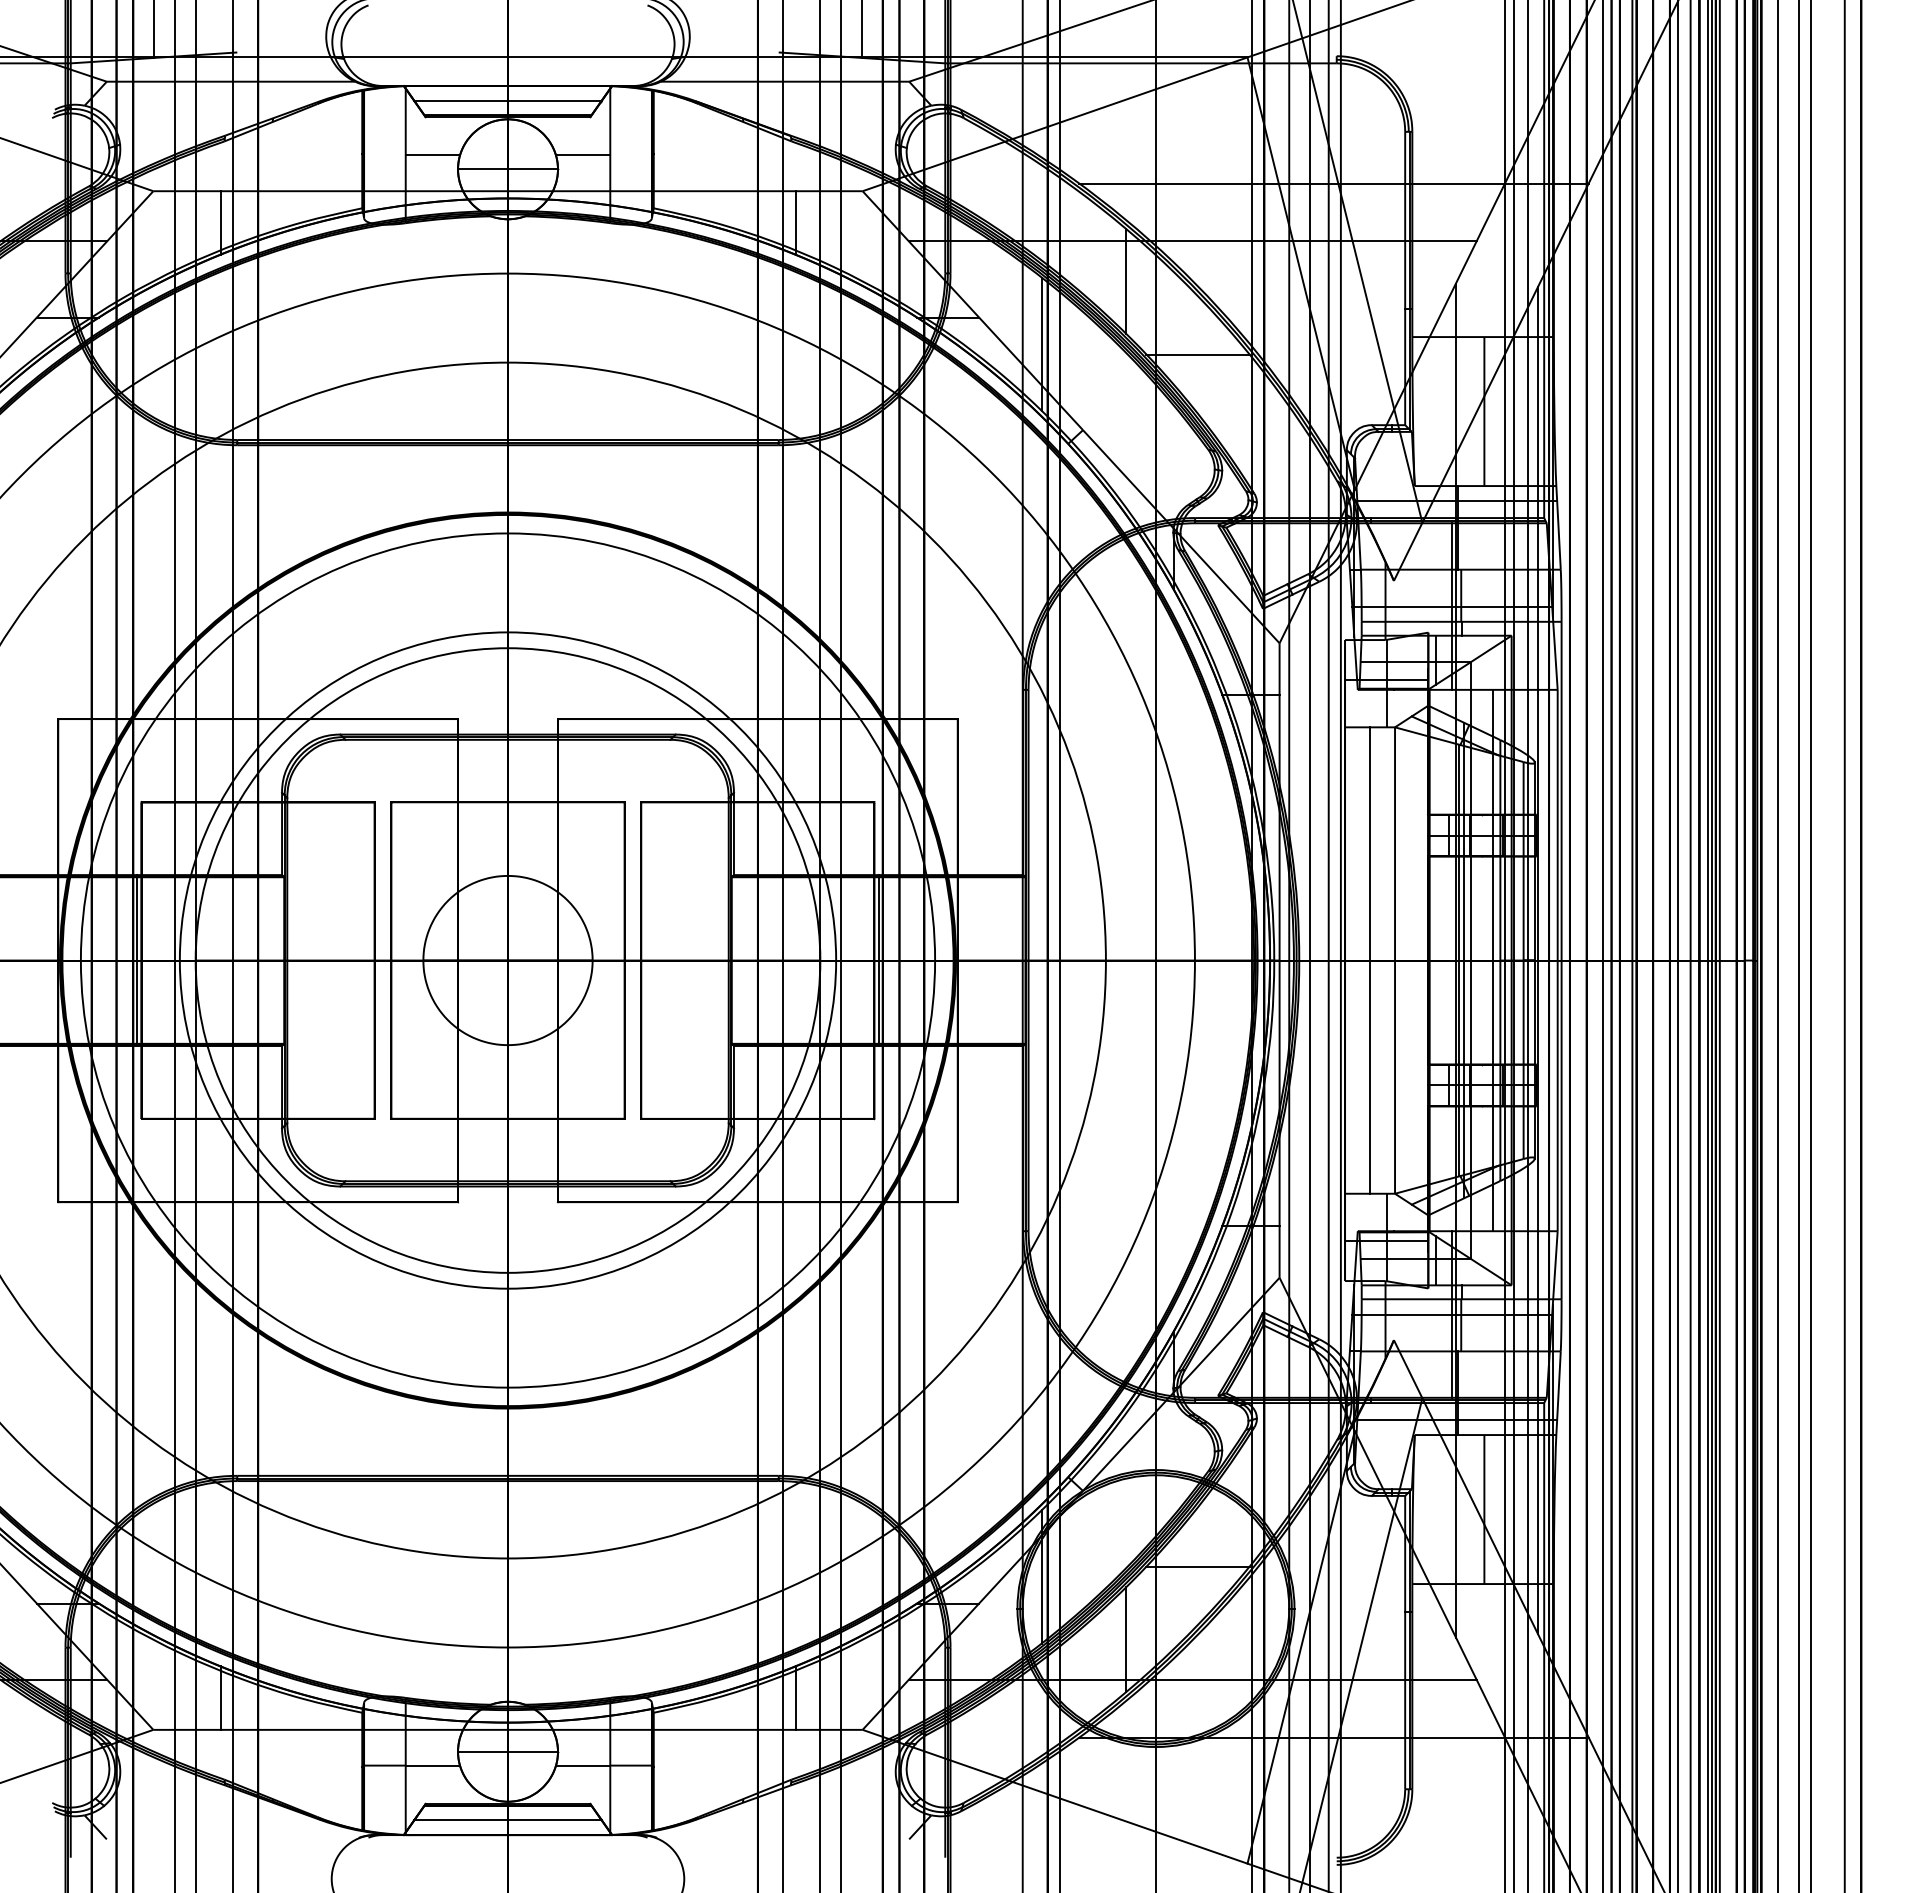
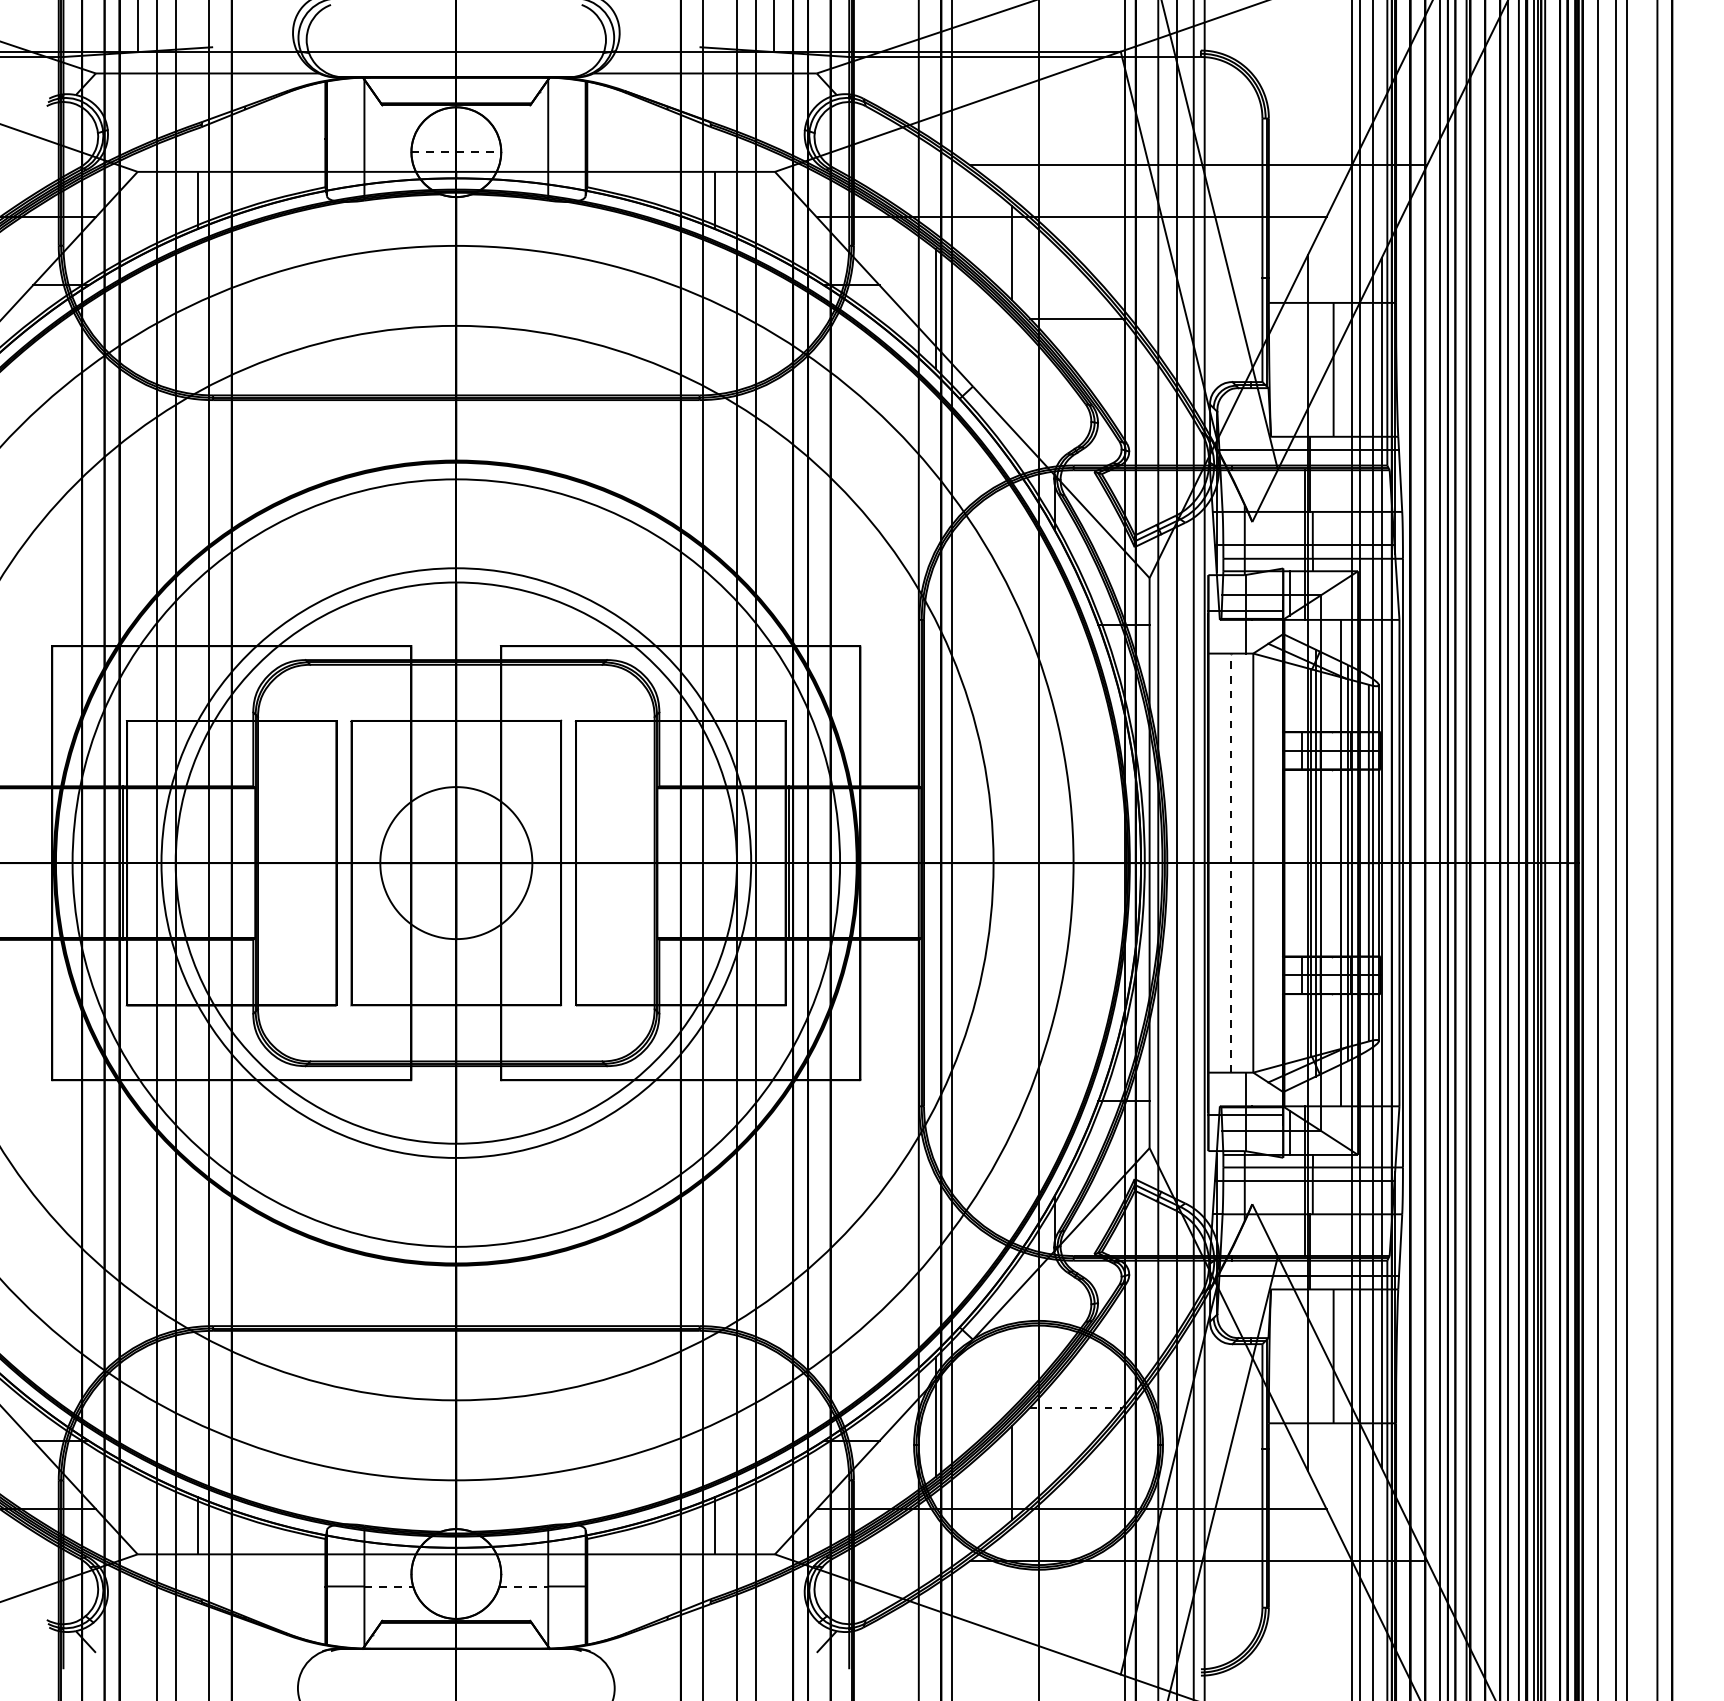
line: (507, 100) -> (455, 90), removed
line: (432, 154) -> (388, 138), removed
line: (582, 154) -> (523, 138), removed
line: (508, 169) -> (456, 152), solid -> dashed
line: (1370, 960) -> (1231, 863), solid -> dashed
line: (1197, 1566) -> (1075, 1407), solid -> dashed
line: (507, 1751) -> (455, 1573), removed
line: (433, 1766) -> (389, 1587), solid -> dashed
line: (583, 1766) -> (524, 1587), solid -> dashed
line: (507, 1820) -> (455, 1635), removed

